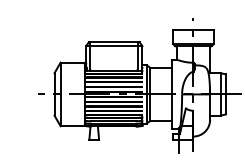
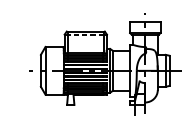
line: (113, 46) -> (85, 34), solid -> dashed

